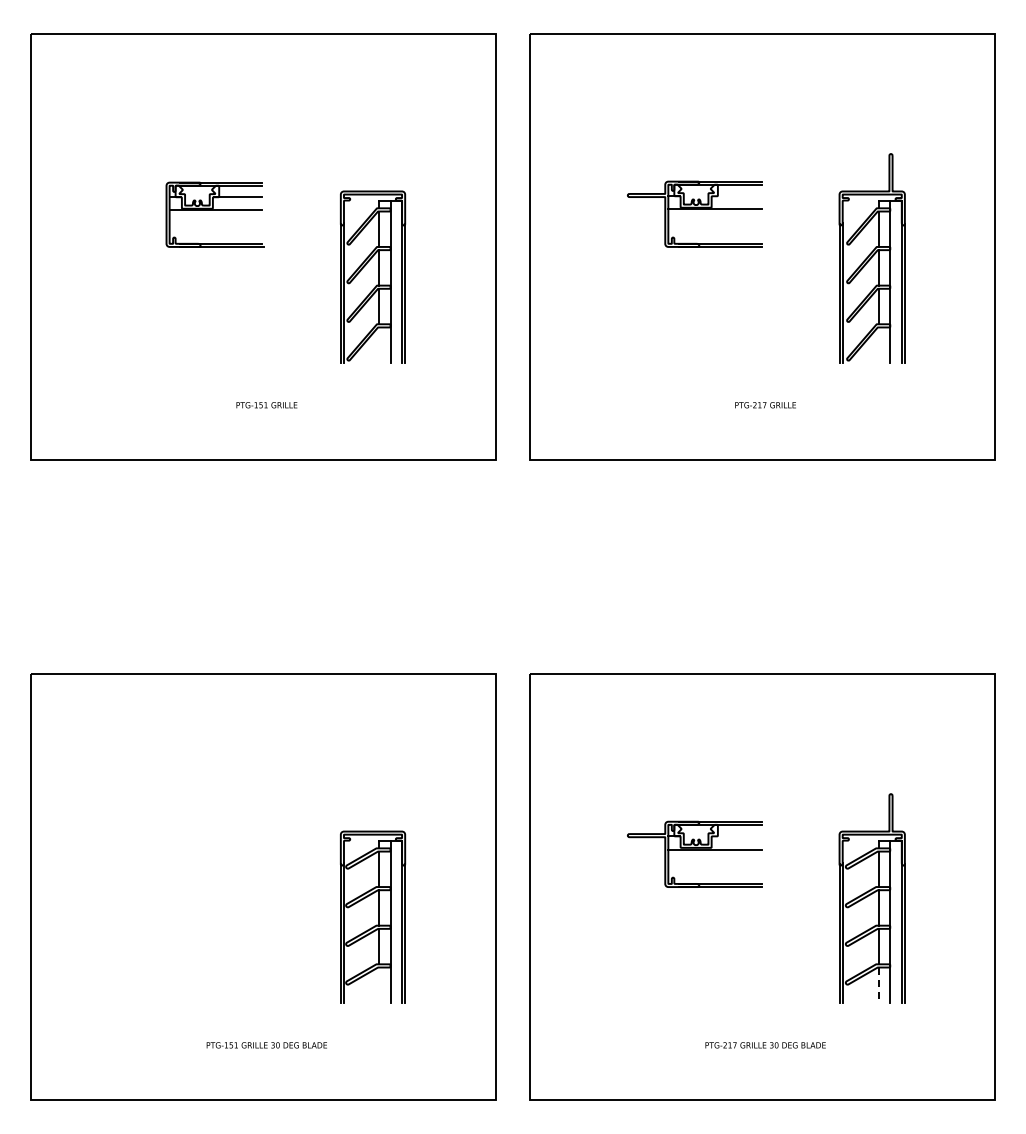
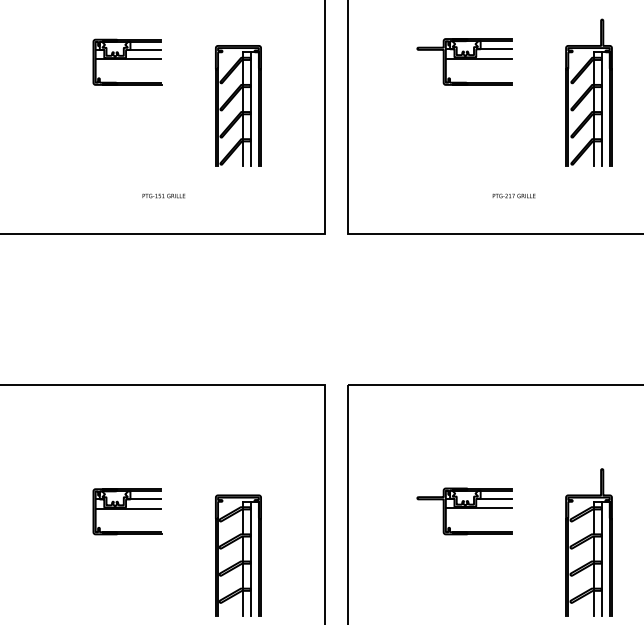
line: (737, 196) -> (494, 49), added
line: (379, 344) -> (243, 153), added
line: (878, 344) -> (593, 153), added
line: (737, 836) -> (494, 498), added
part: (214, 854) -> (127, 511), added
line: (379, 985) -> (243, 603), added
line: (878, 985) -> (593, 603), dashed -> solid

